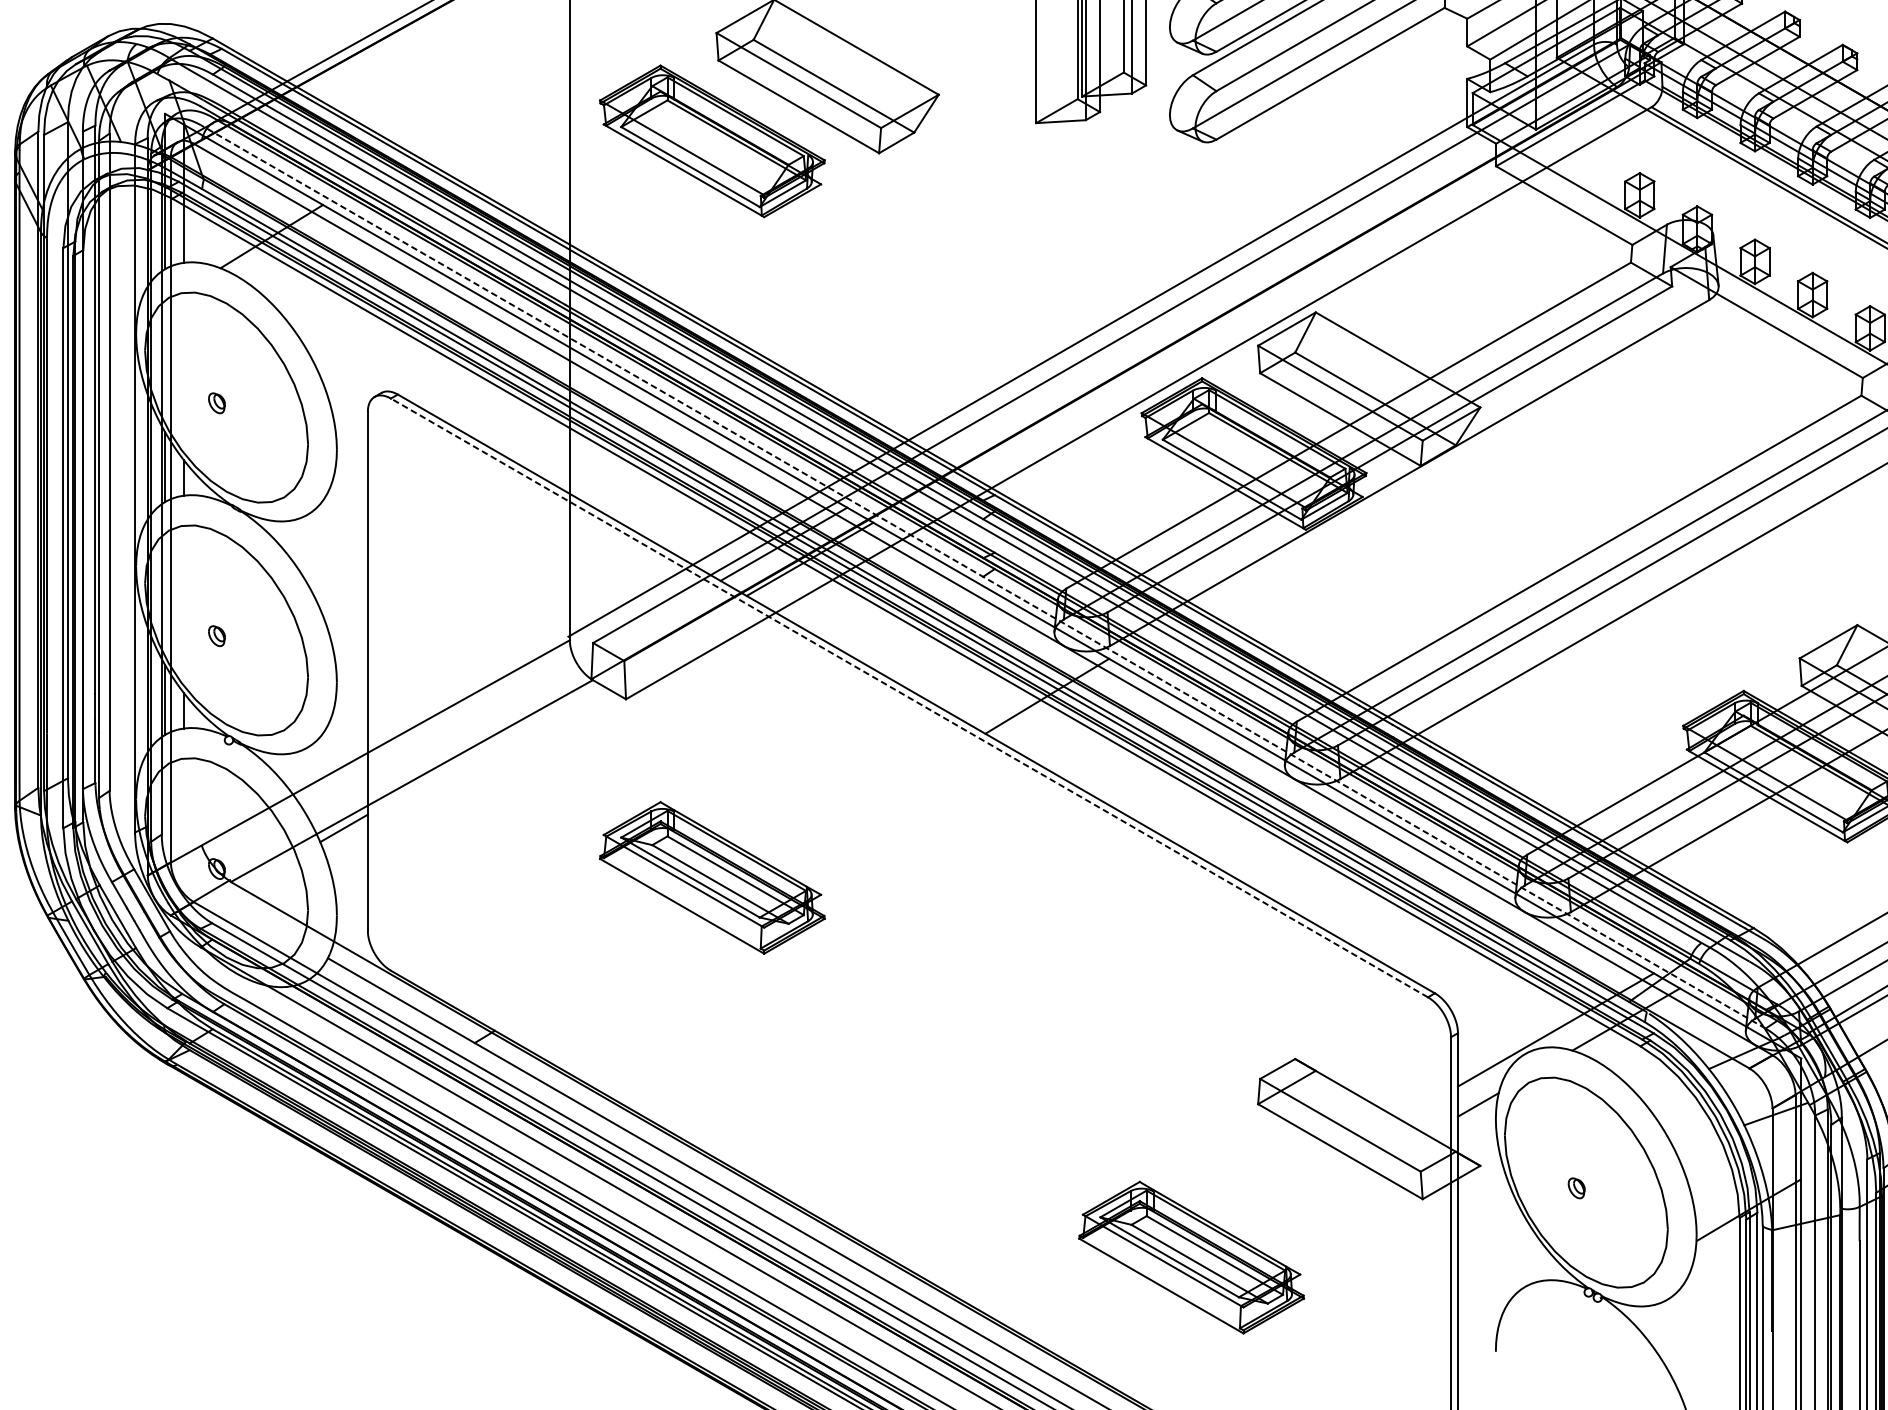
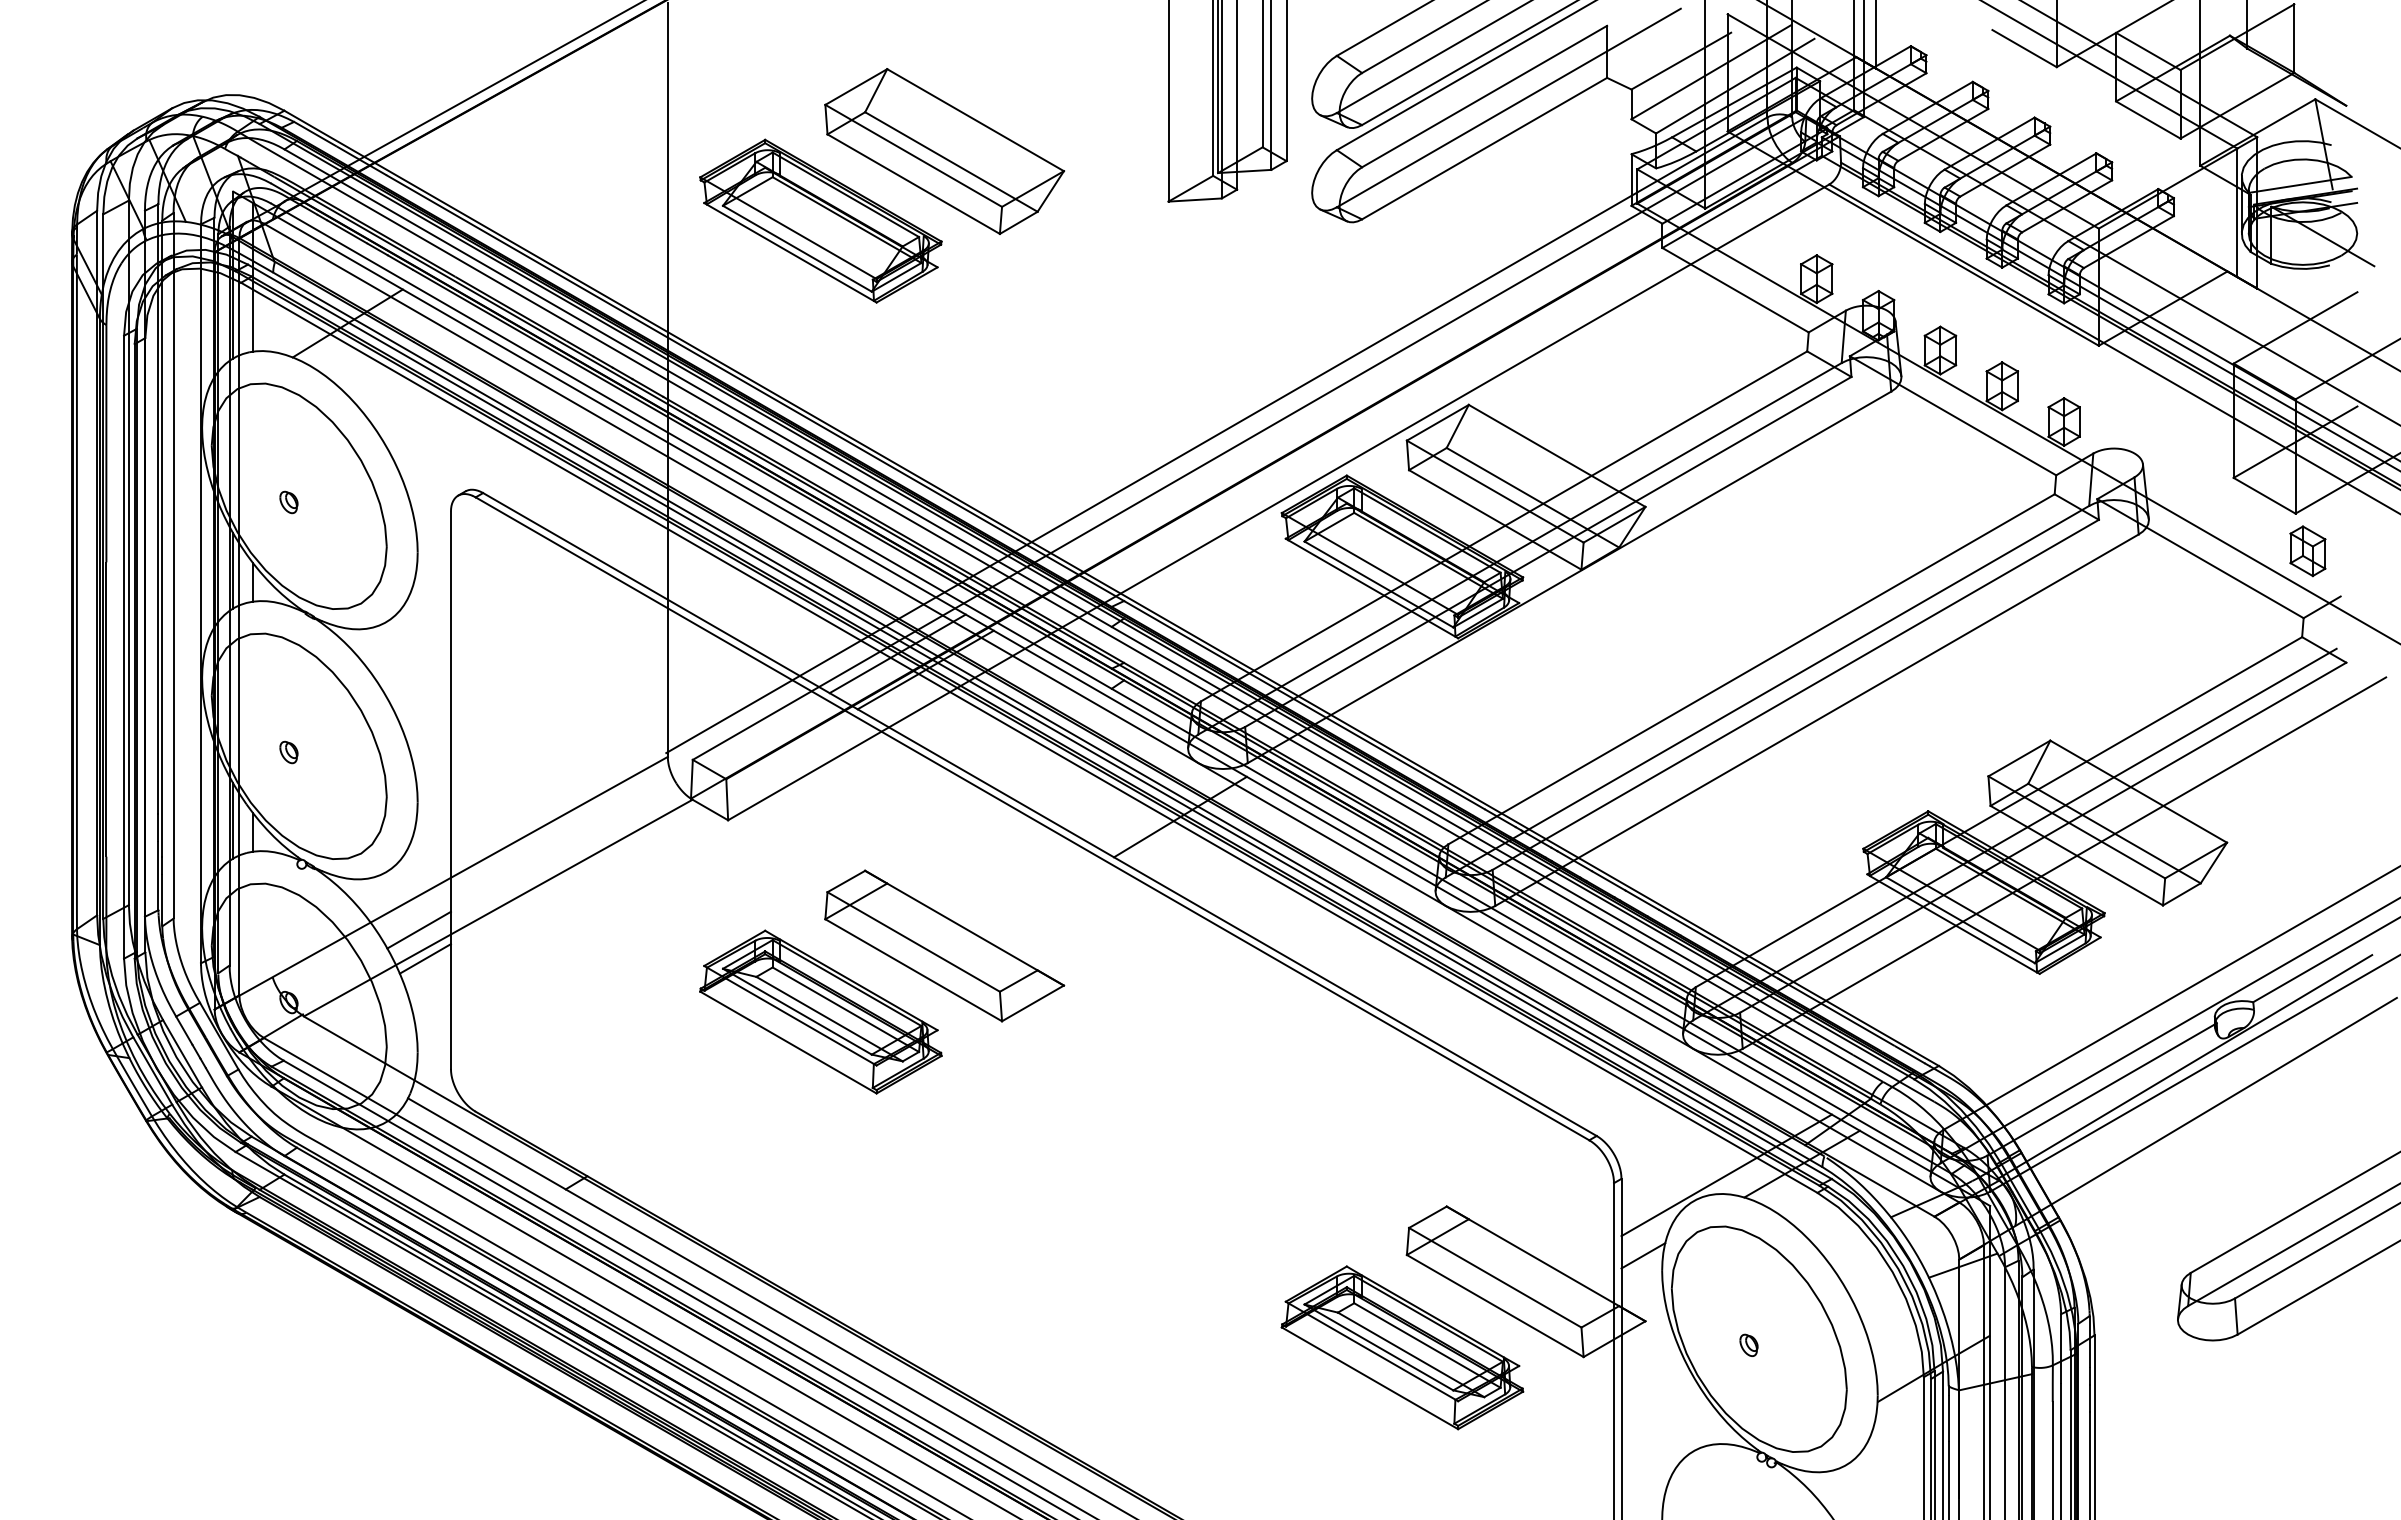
line: (983, 576) -> (1111, 688), dashed -> solid
line: (909, 697) -> (1032, 818), dashed -> solid
line: (337, 801) -> (418, 929), added
part: (827, 815) -> (944, 945), added
part: (1191, 1257) -> (1402, 1347), moved

